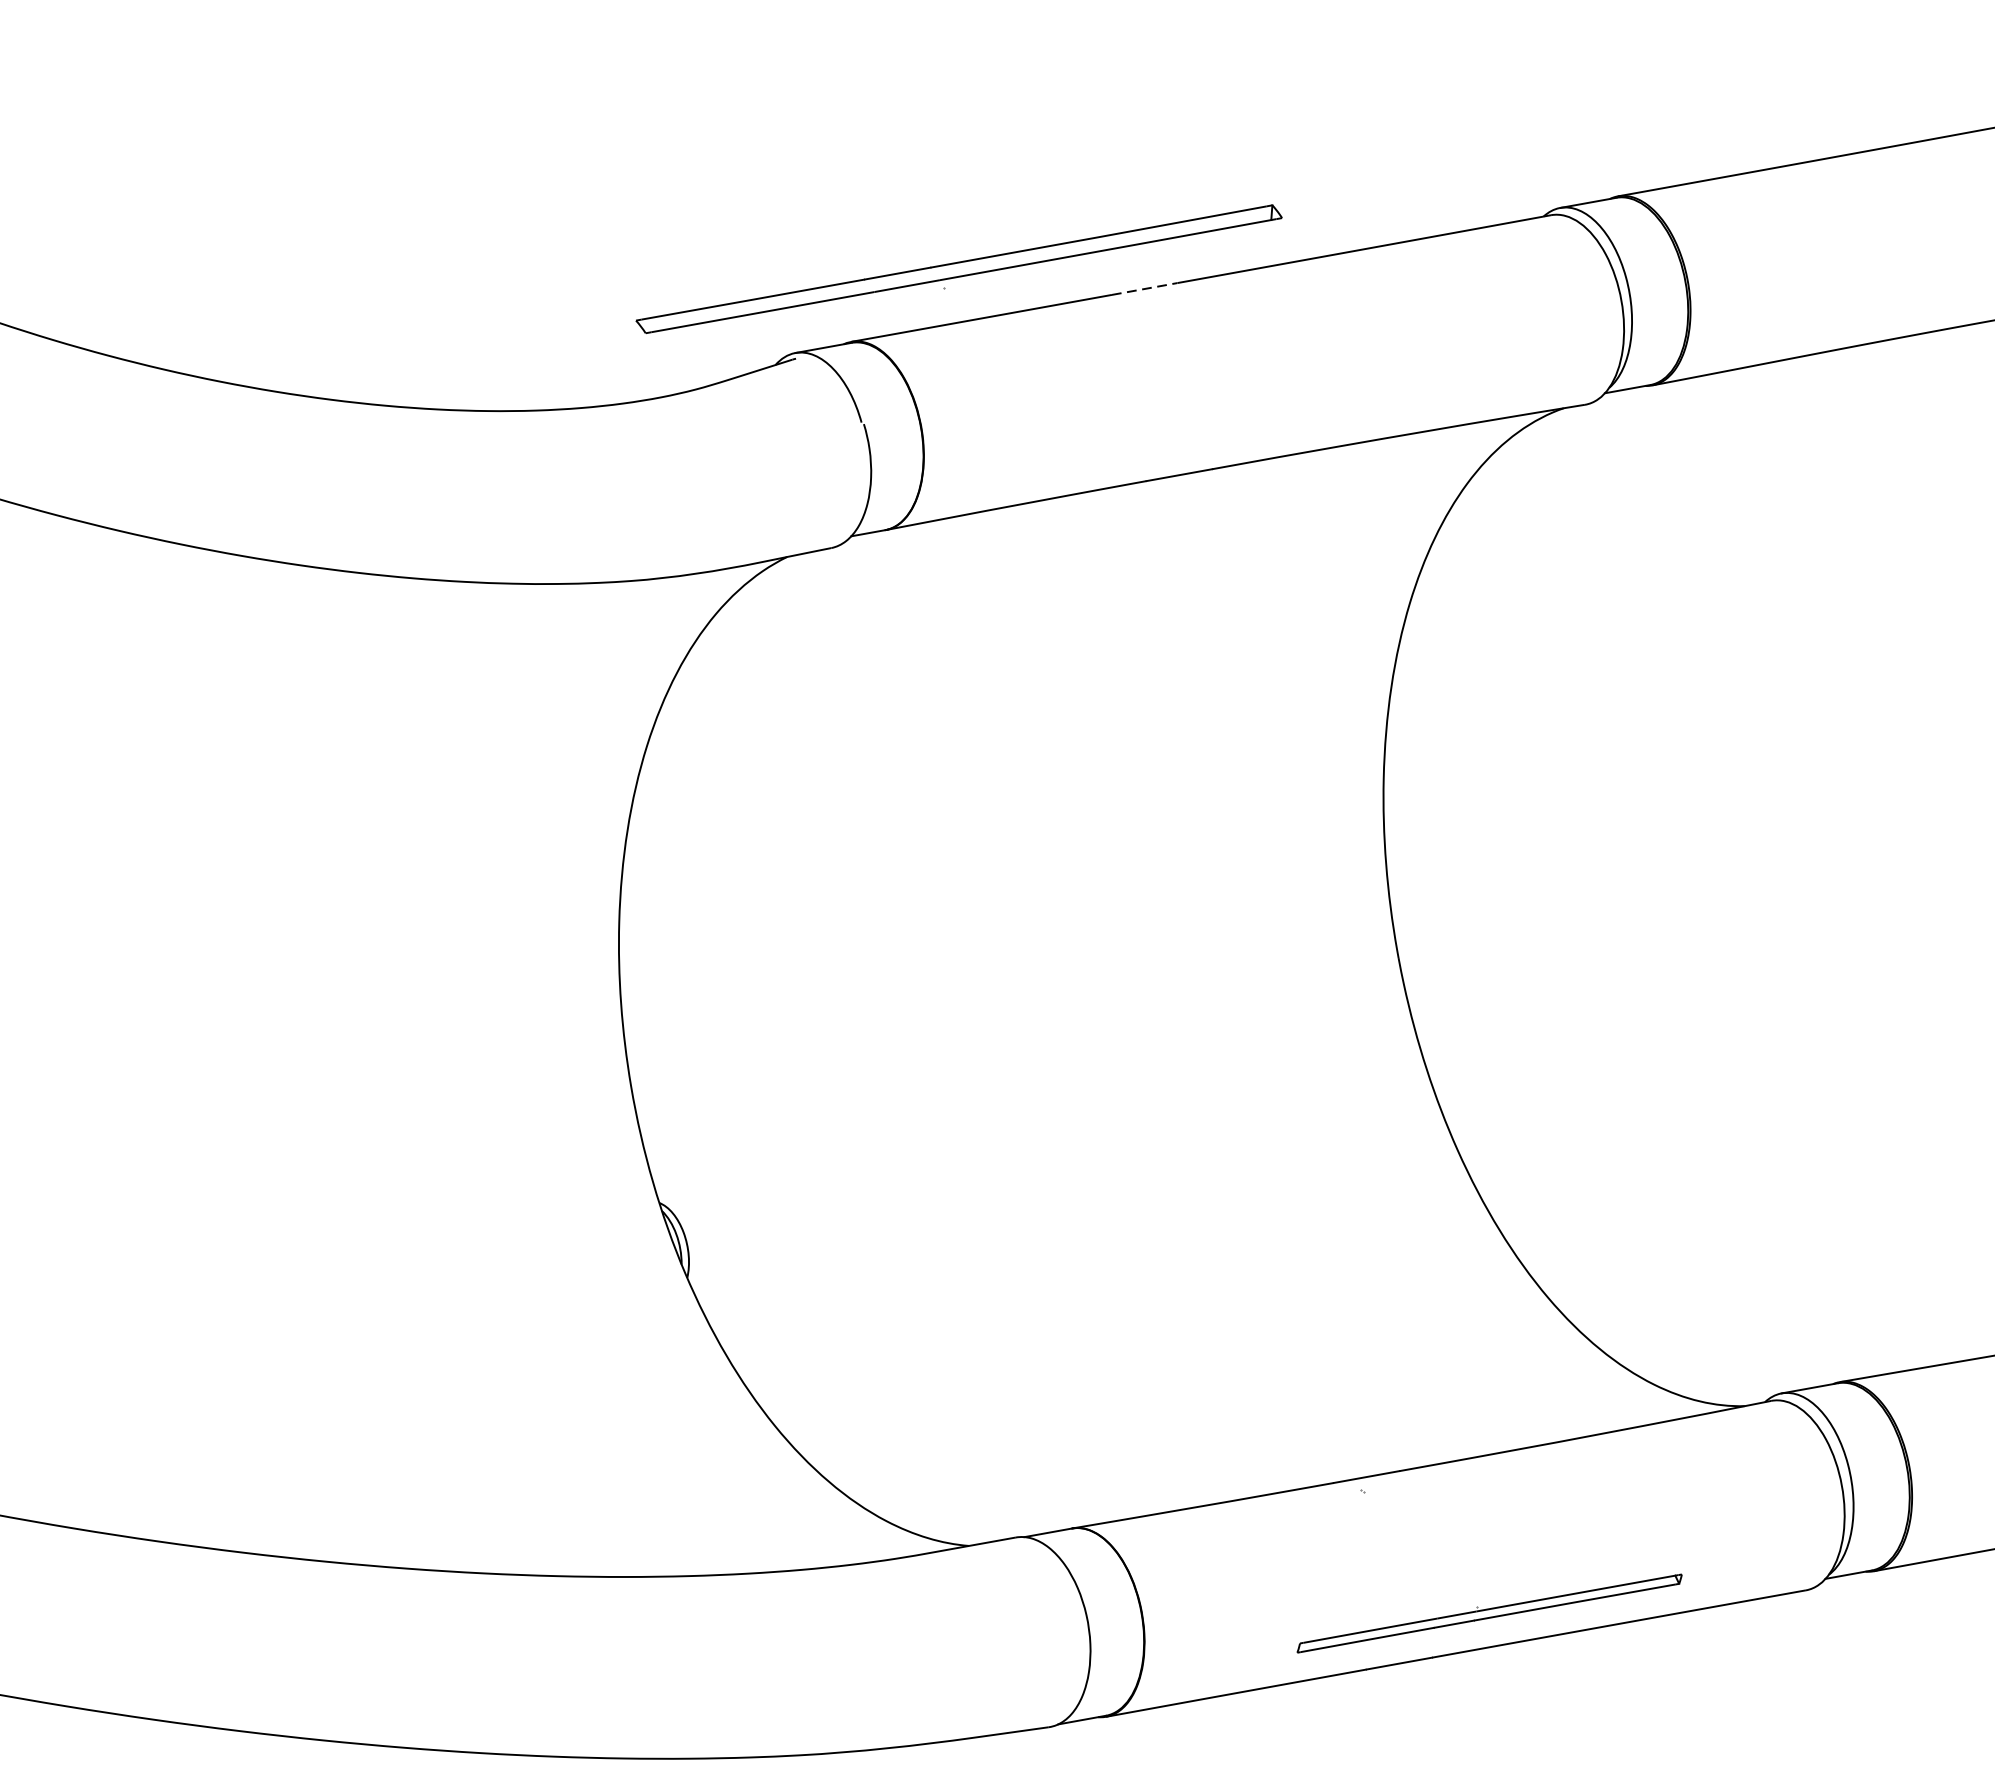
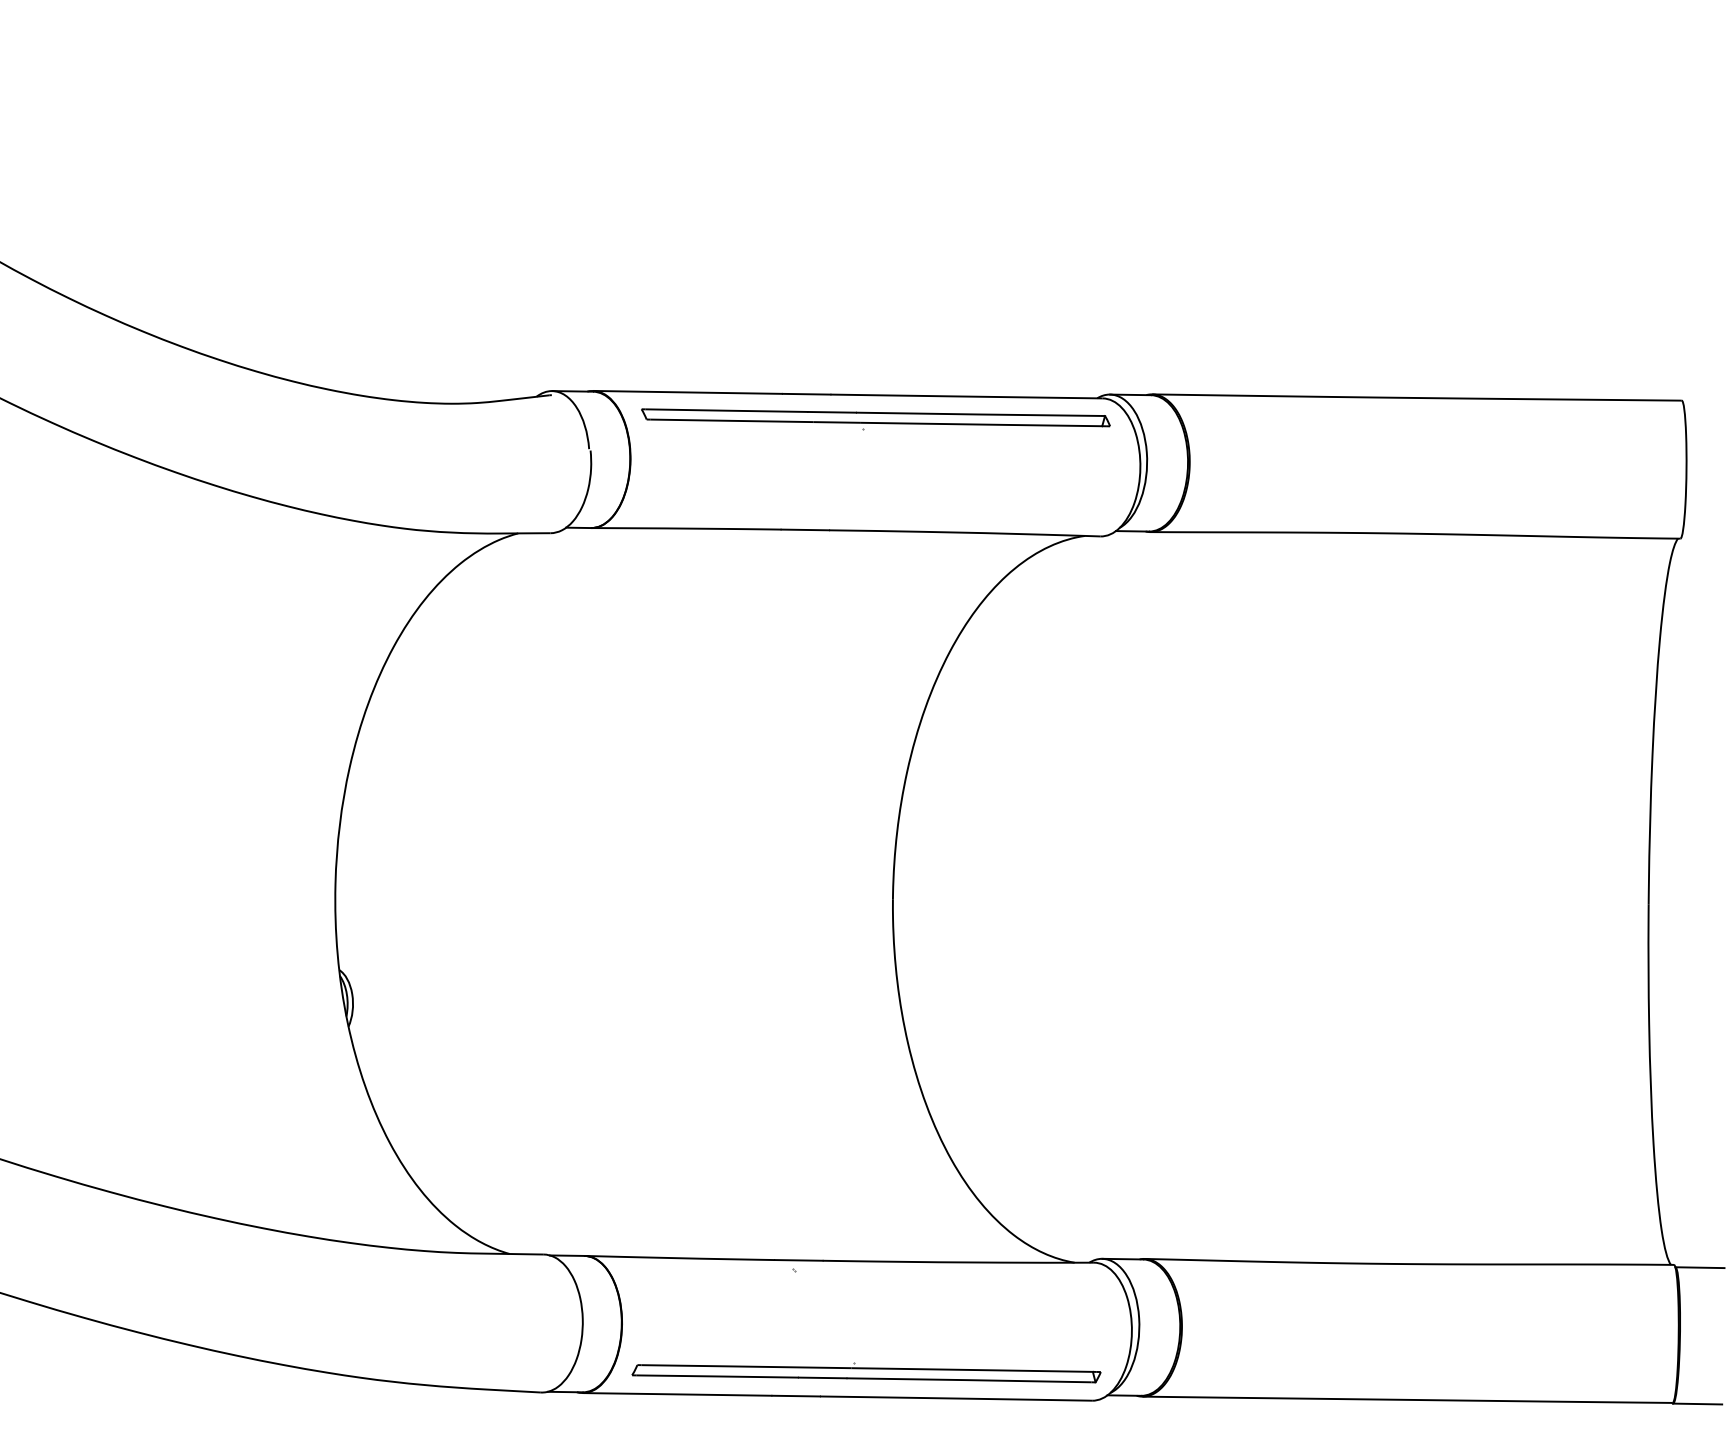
part: (959, 271) -> (875, 419), moved
line: (1144, 289) -> (806, 394), dashed -> solid
part: (1489, 1612) -> (866, 1372), size x1.67

